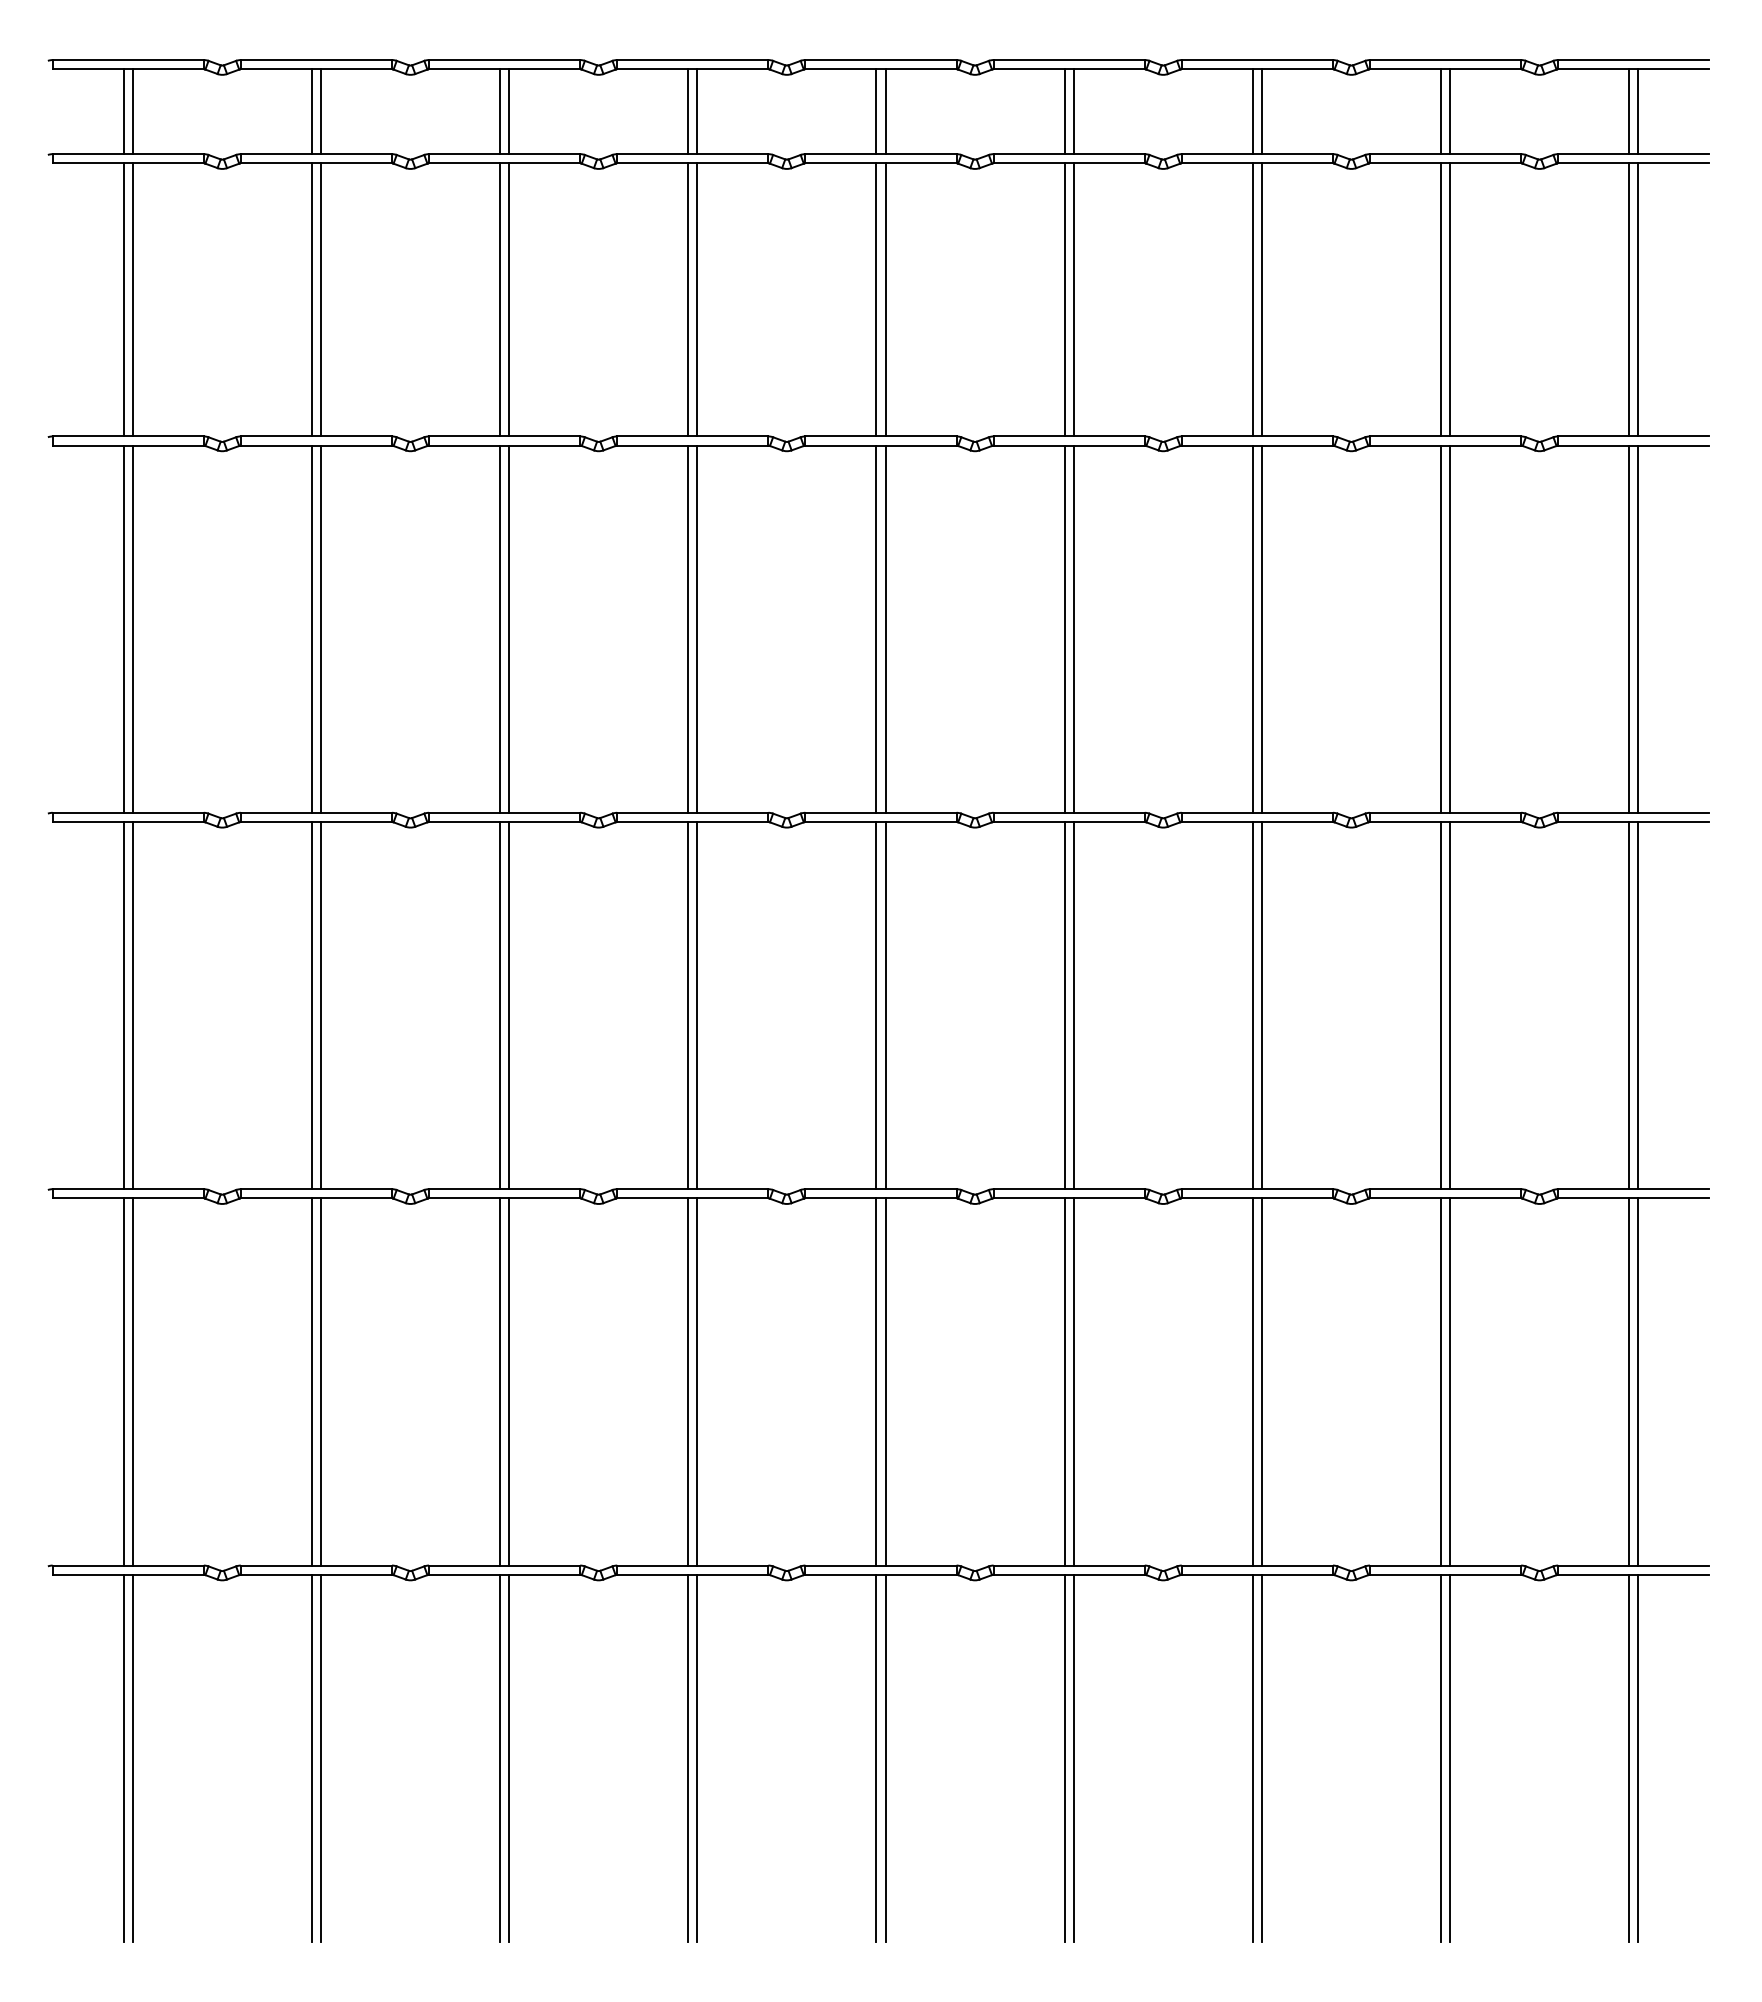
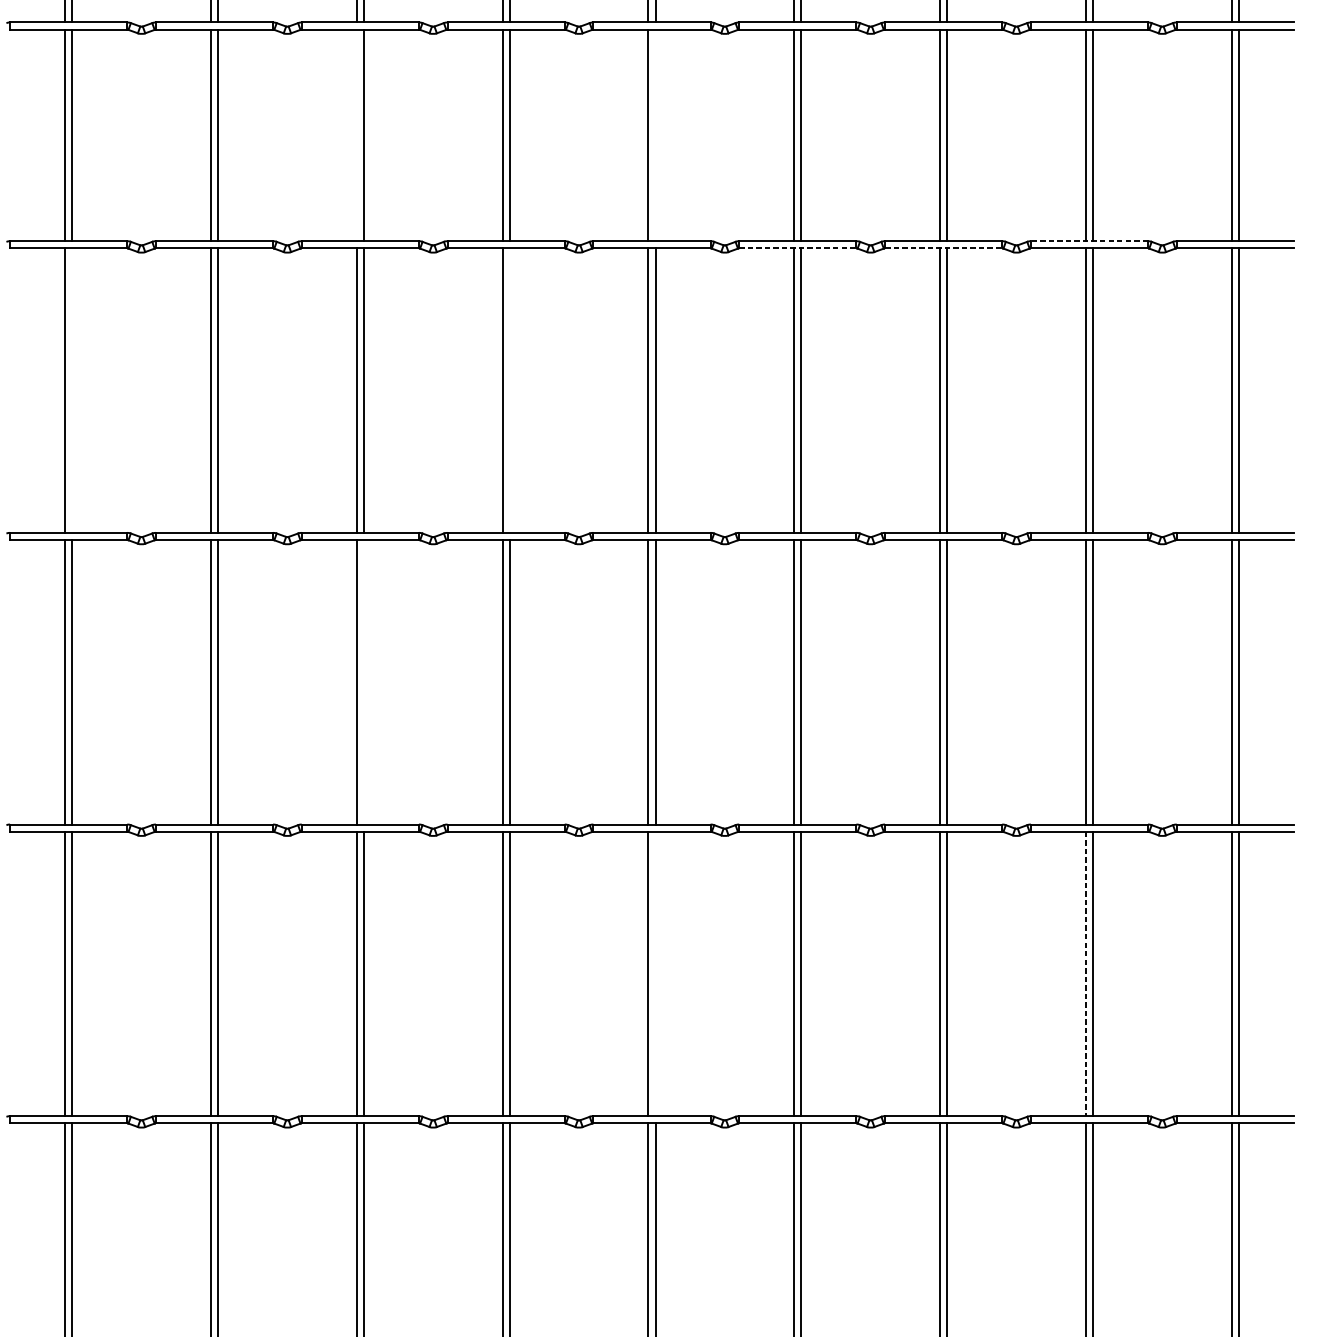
line: (499, 299) -> (356, 135), removed
line: (885, 299) -> (655, 135), removed
line: (1445, 436) -> (1089, 241), solid -> dashed
line: (1069, 445) -> (798, 248), solid -> dashed
line: (1257, 445) -> (943, 248), solid -> dashed
line: (132, 628) -> (71, 390), removed
line: (697, 628) -> (509, 390), removed
line: (509, 1005) -> (364, 682), removed
line: (885, 1381) -> (655, 973), removed
line: (1440, 1382) -> (1085, 974), solid -> dashed

